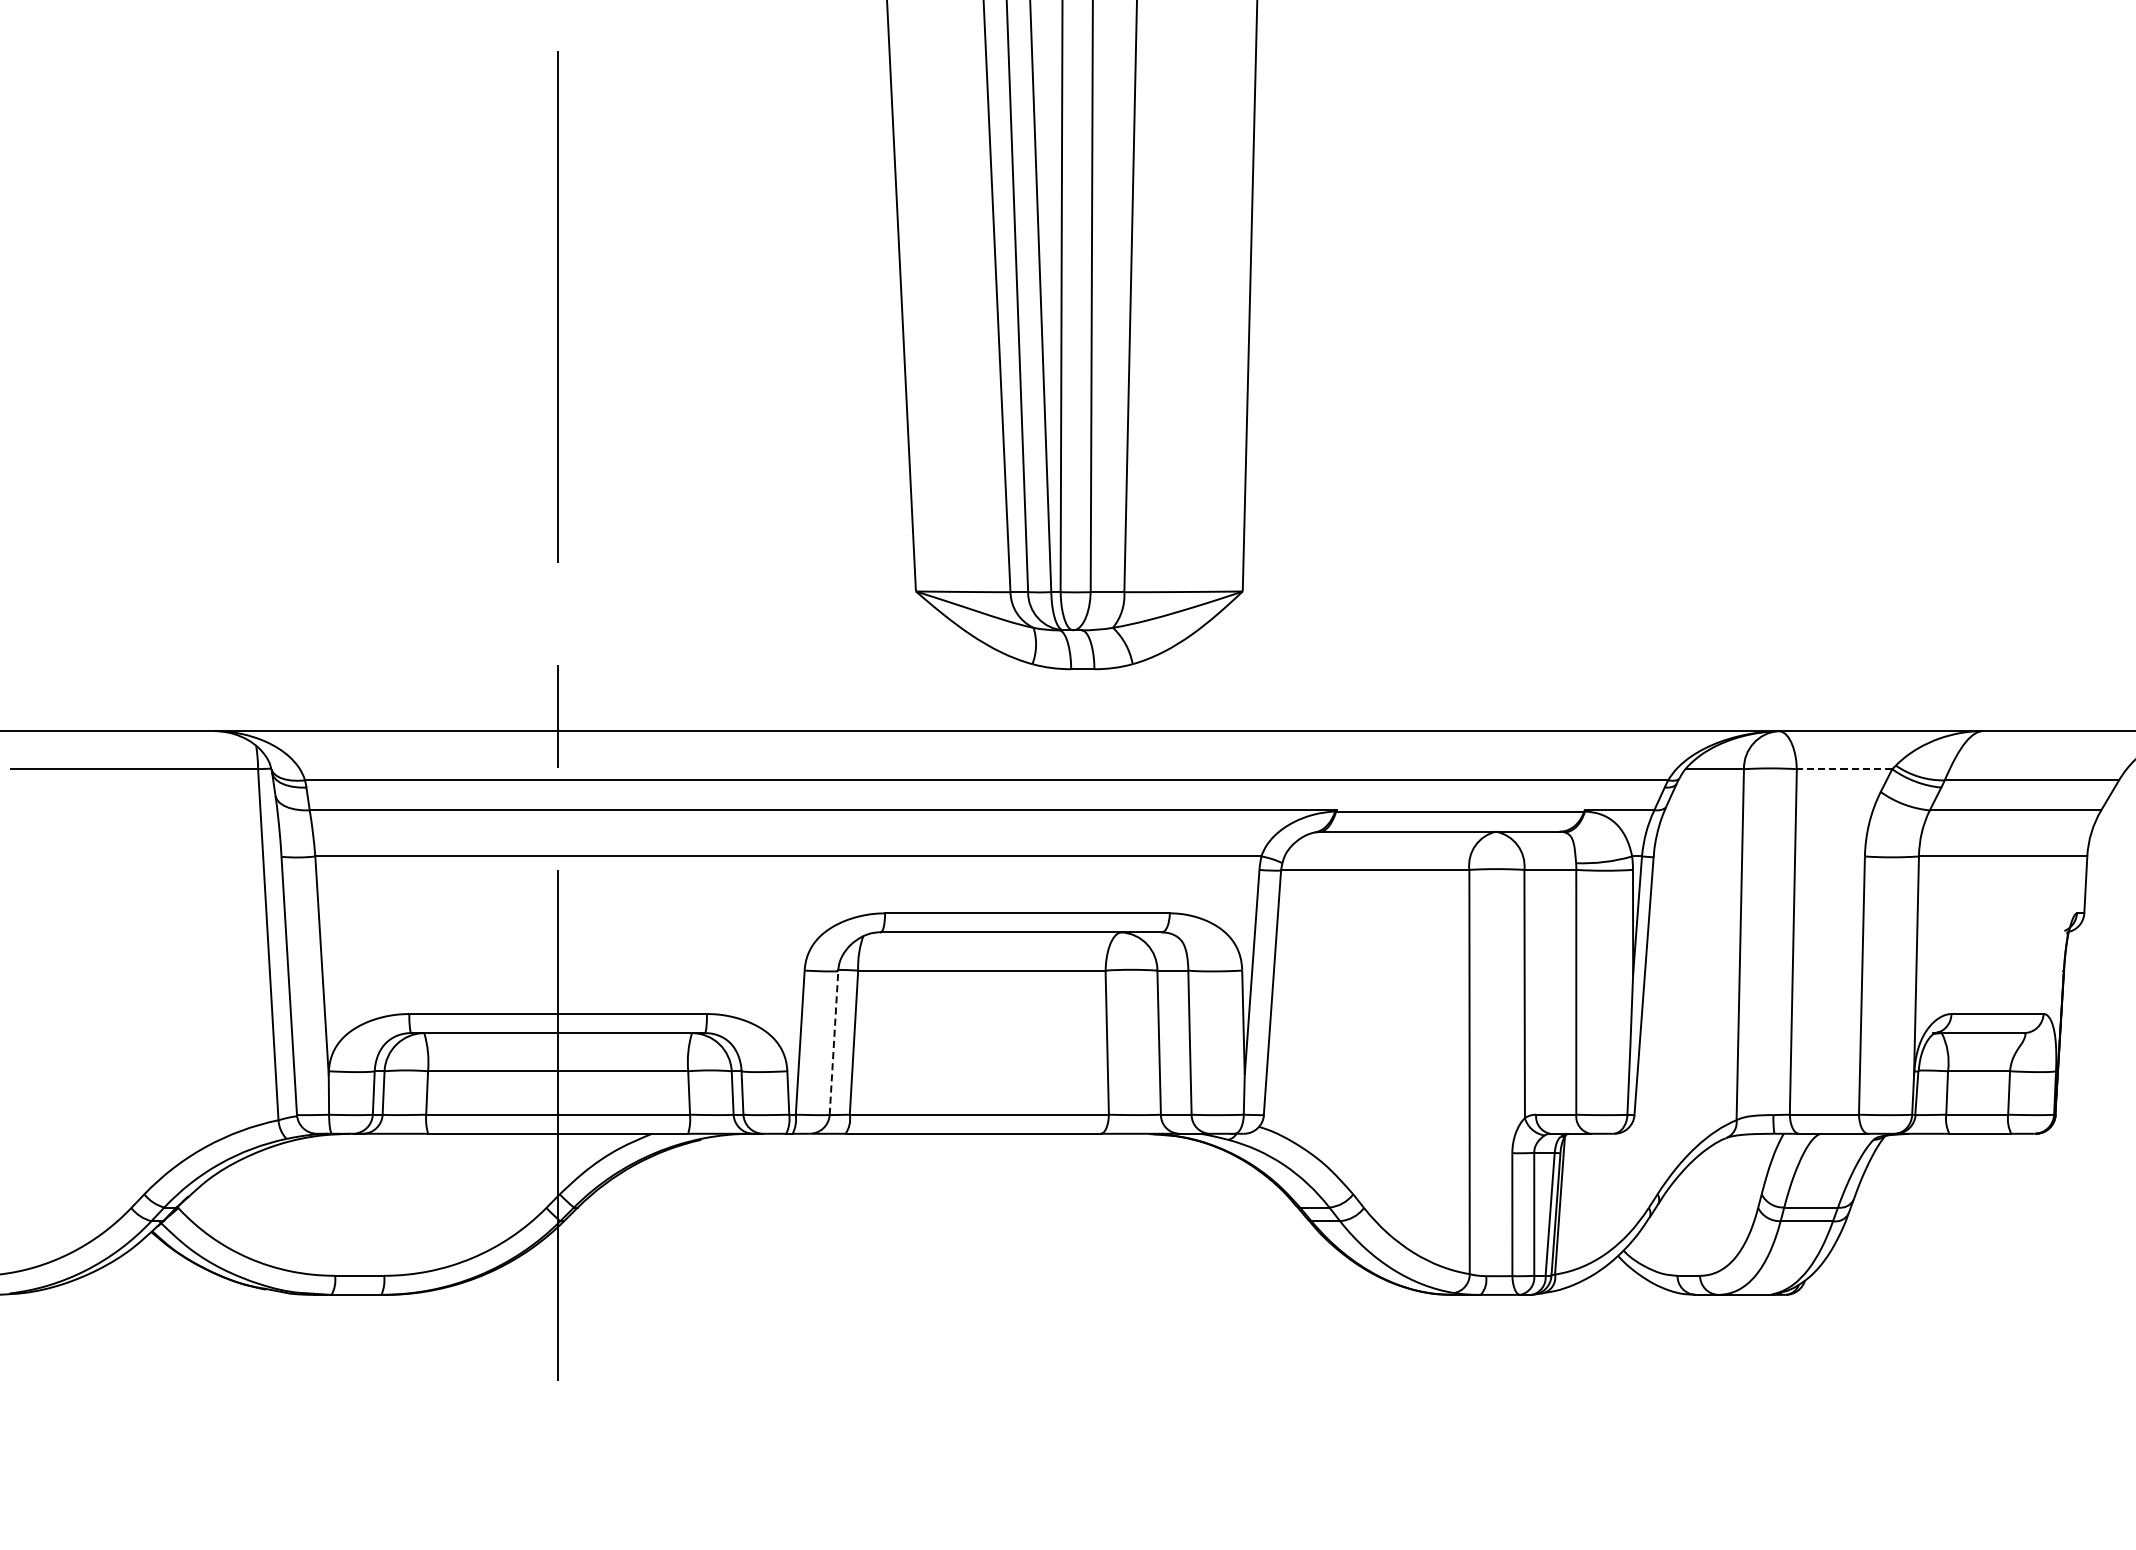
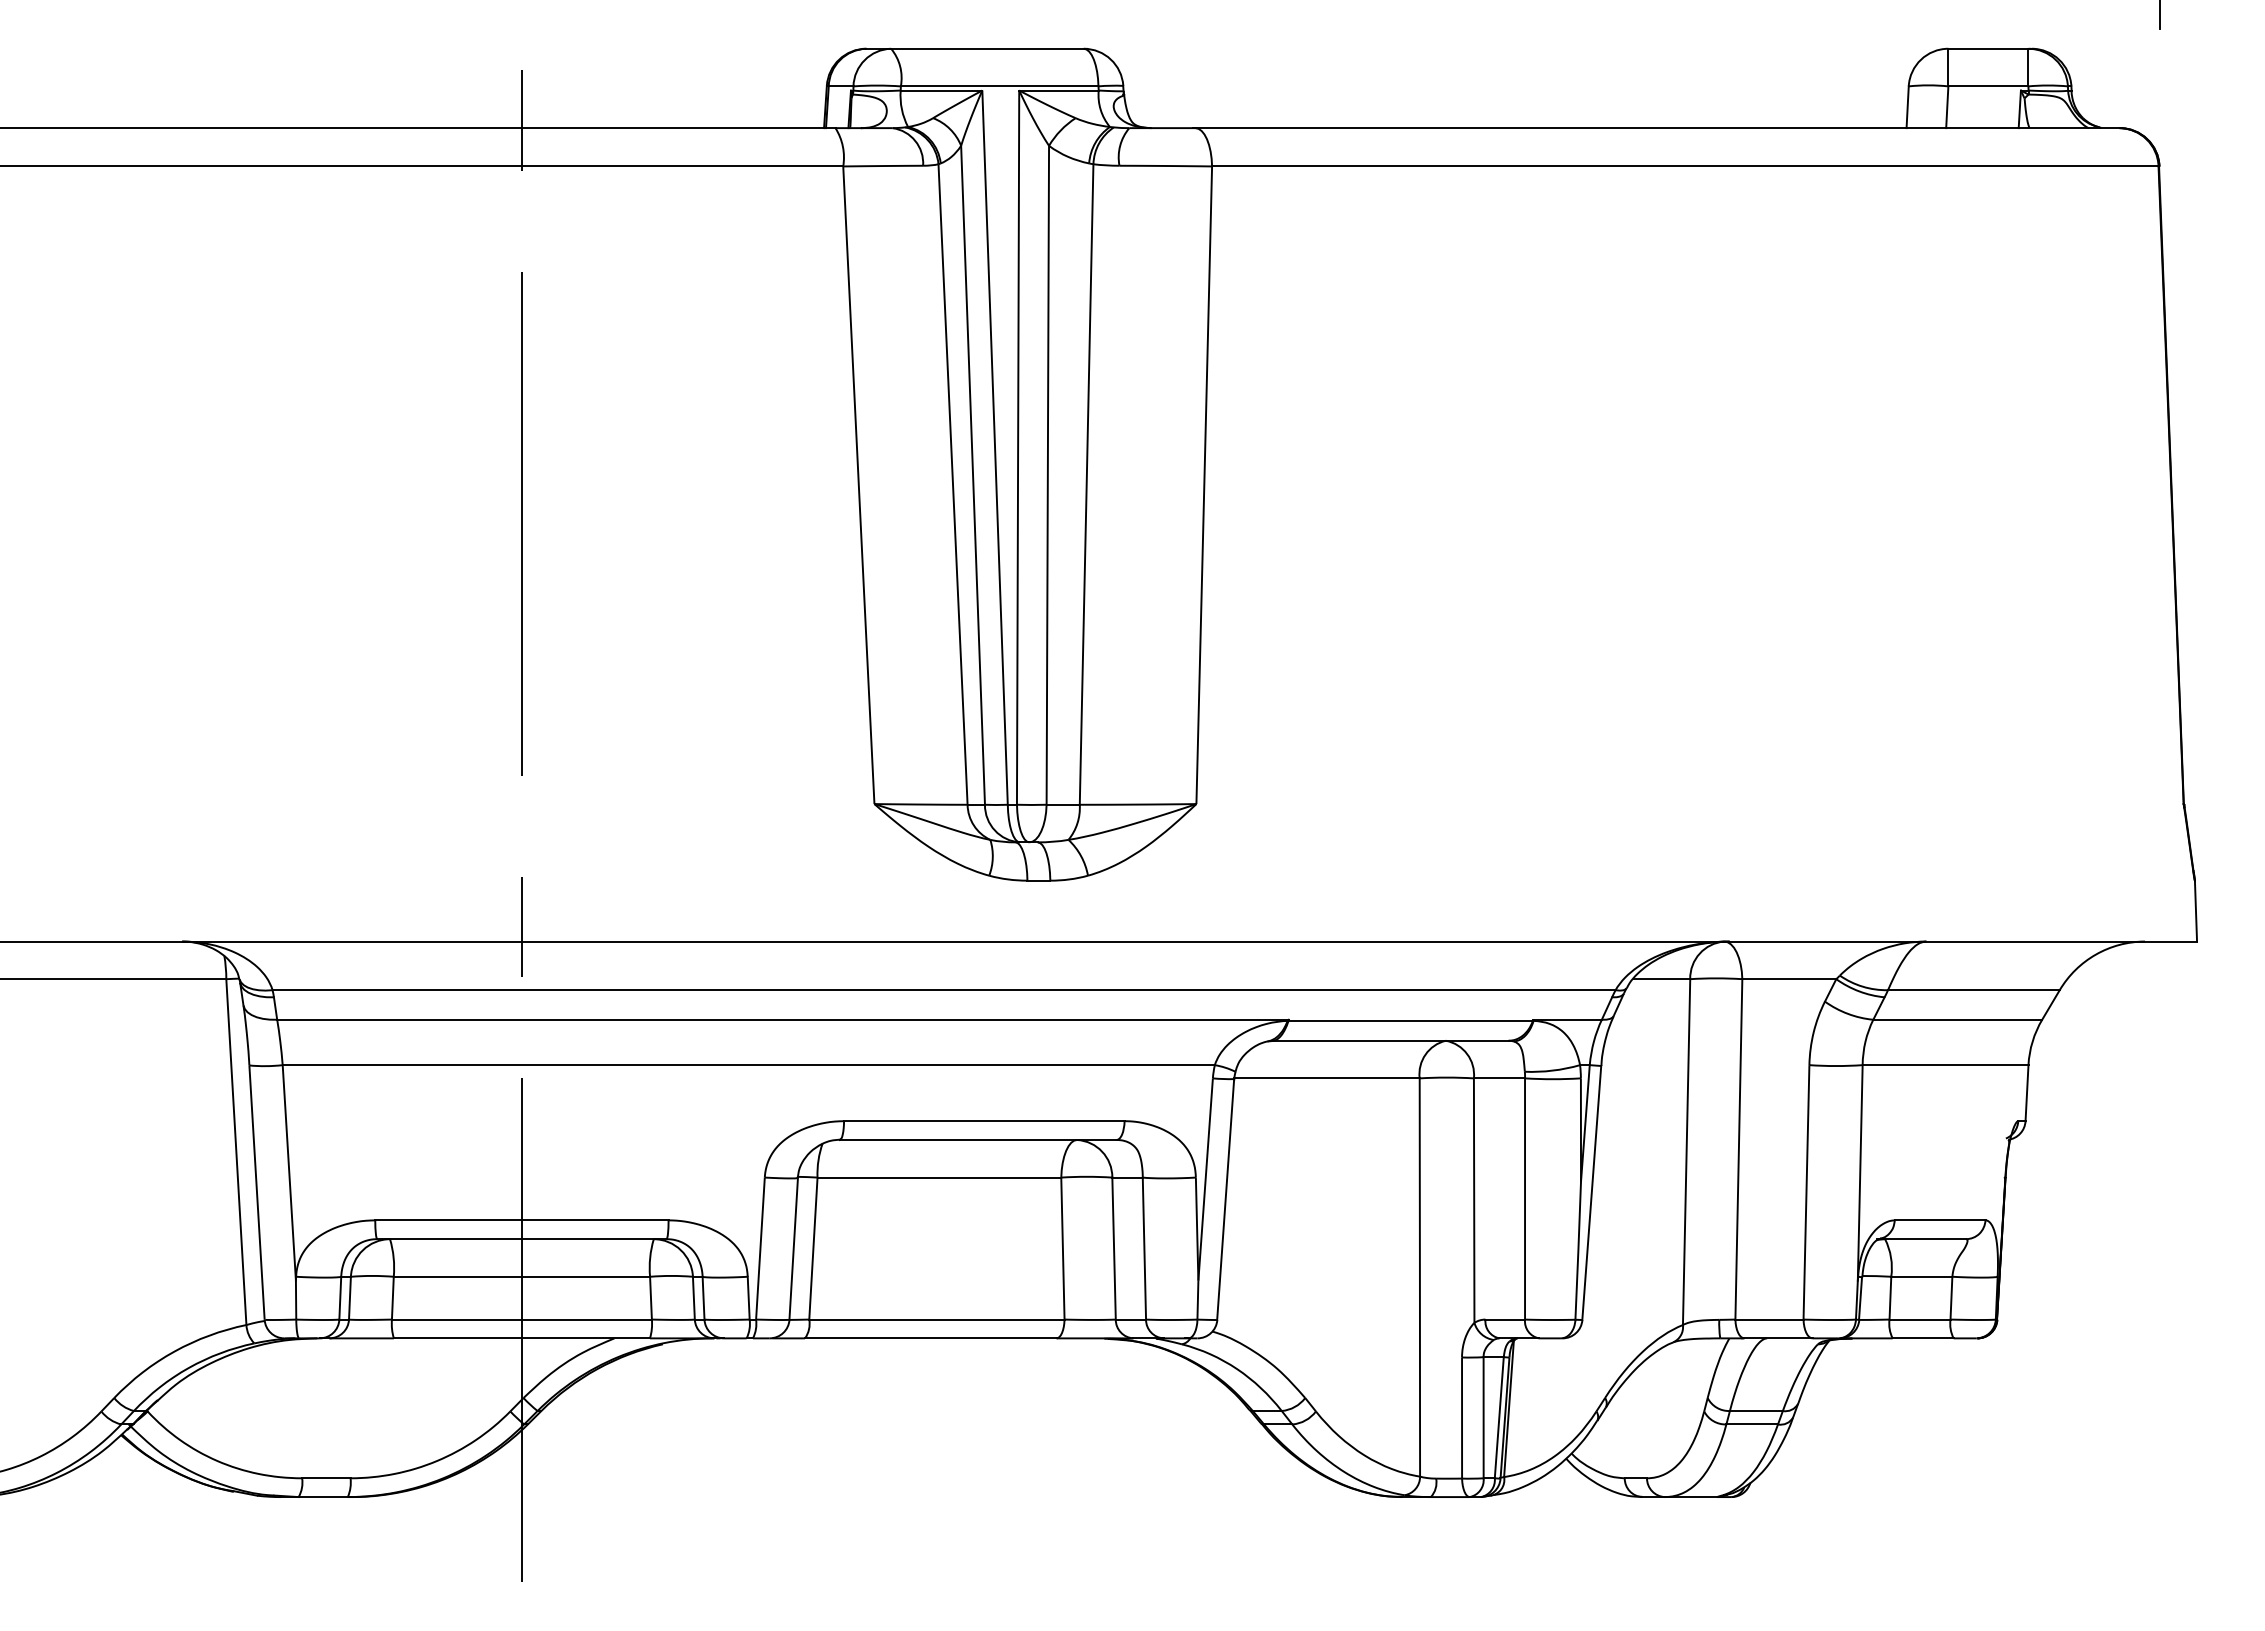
line: (1844, 769) -> (1789, 979), dashed -> solid
line: (833, 1042) -> (793, 1248), dashed -> solid

